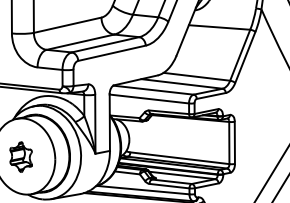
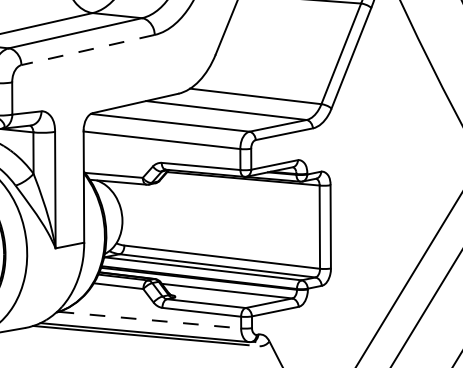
line: (111, 53) -> (87, 50), solid -> dashed
line: (143, 190) -> (150, 320), solid -> dashed

